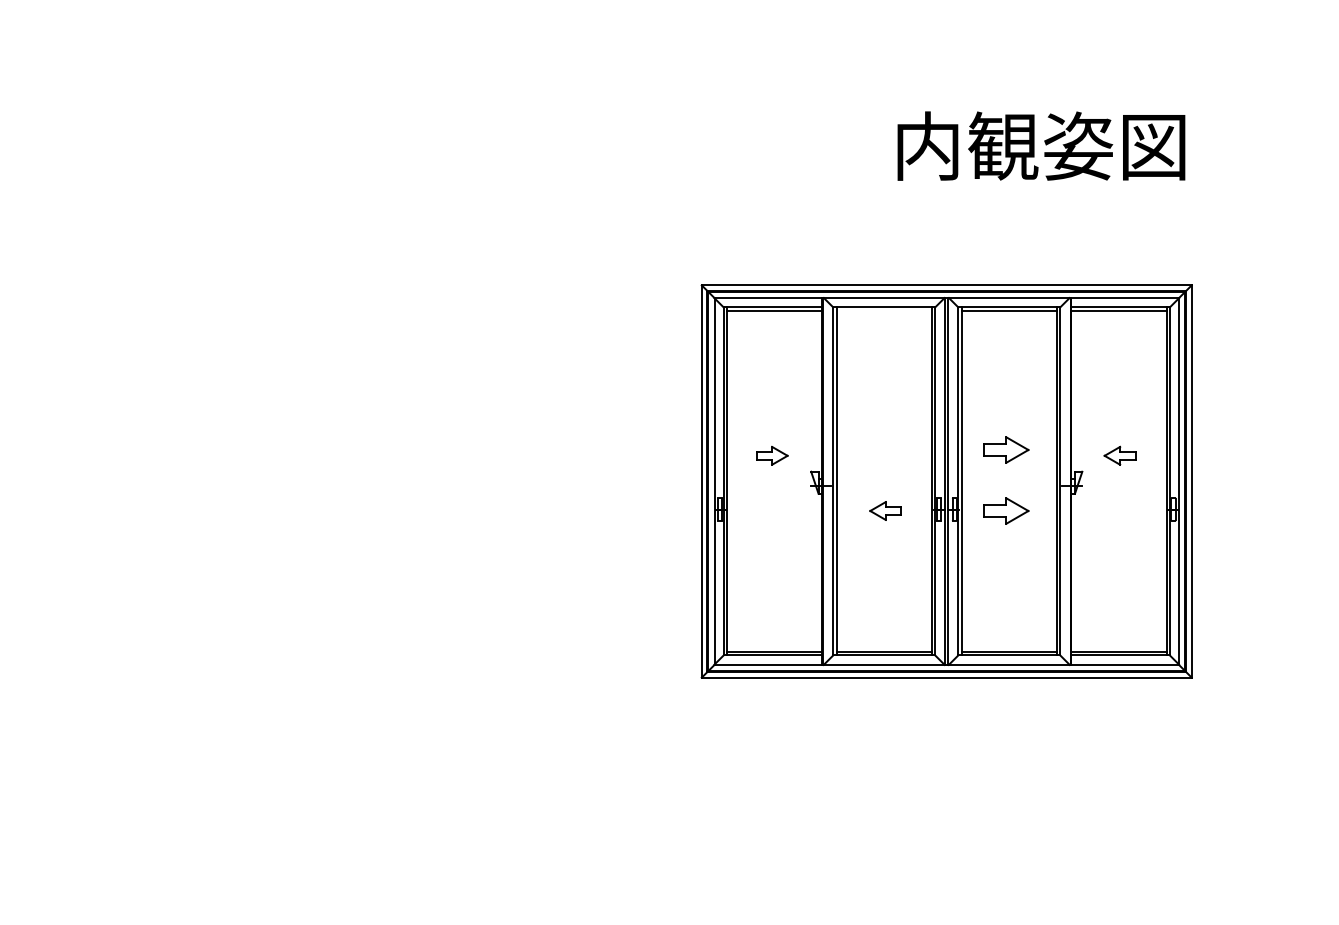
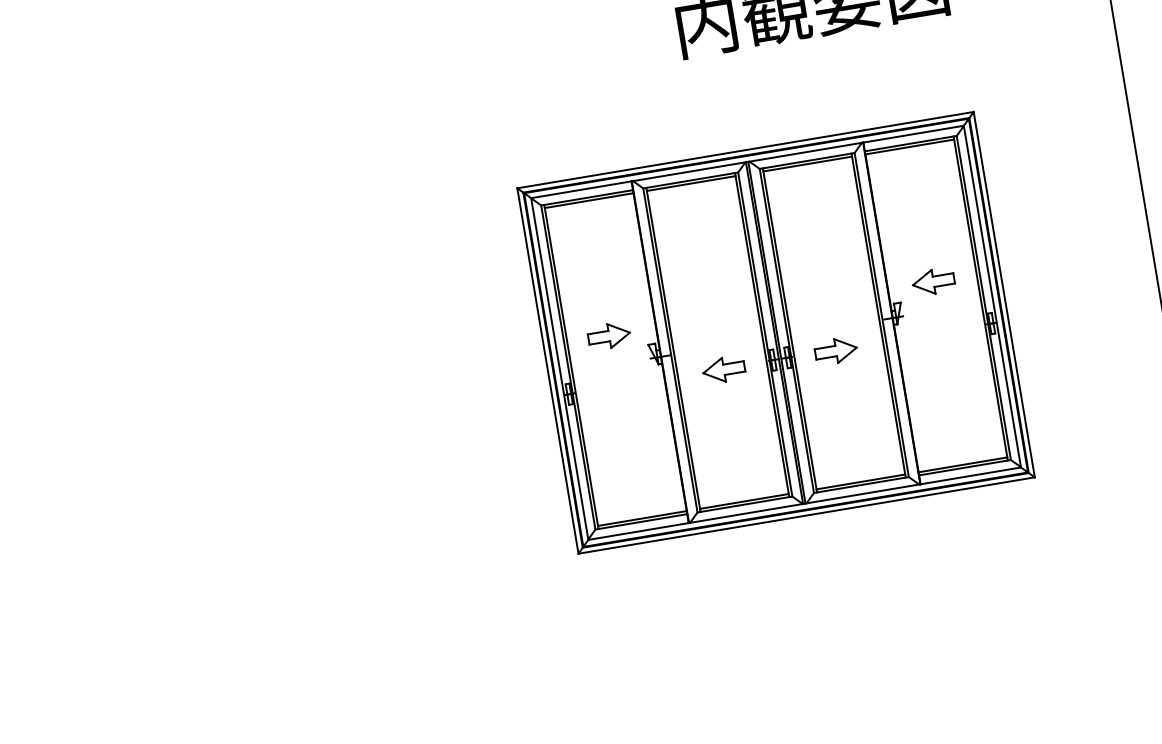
line: (883, 310) -> (690, 183), added
part: (1006, 449) -> (826, 293), removed
part: (772, 455) -> (609, 335), size x1.43
part: (1119, 455) -> (932, 281), size x1.43
part: (885, 510) -> (723, 369), size x1.43

